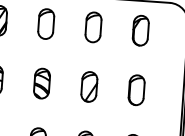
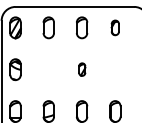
part: (141, 30) -> (115, 27), size x0.7
part: (41, 83) -> (48, 69), removed
part: (90, 86) -> (82, 69), size x0.6
part: (136, 90) -> (115, 69), removed

